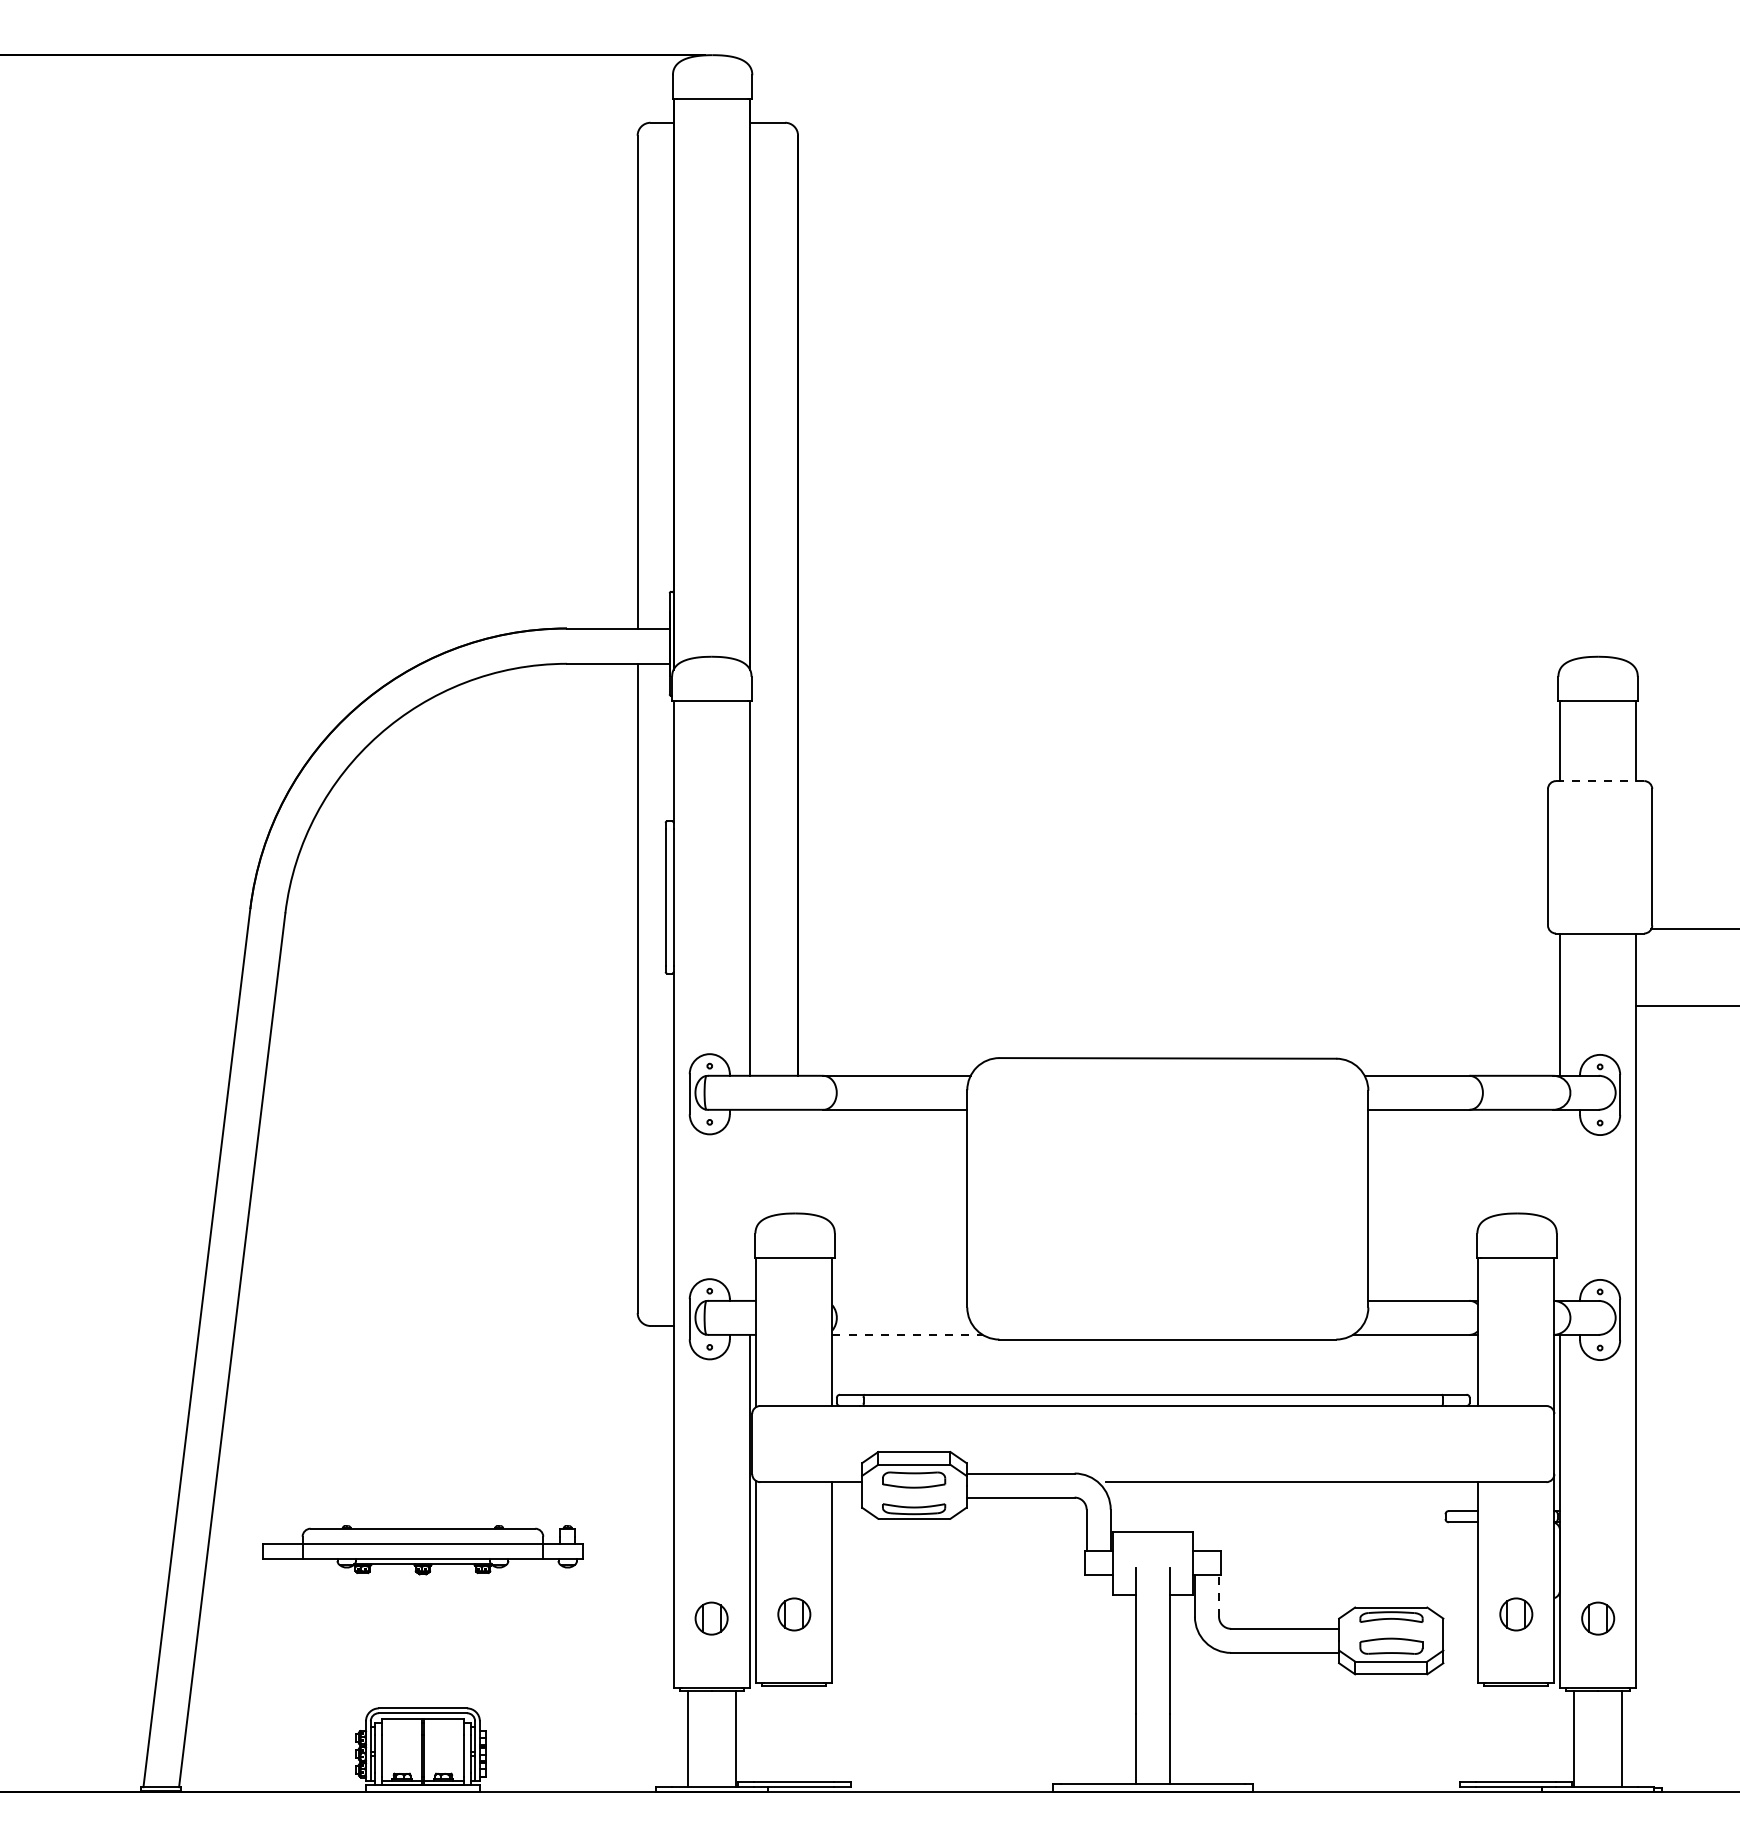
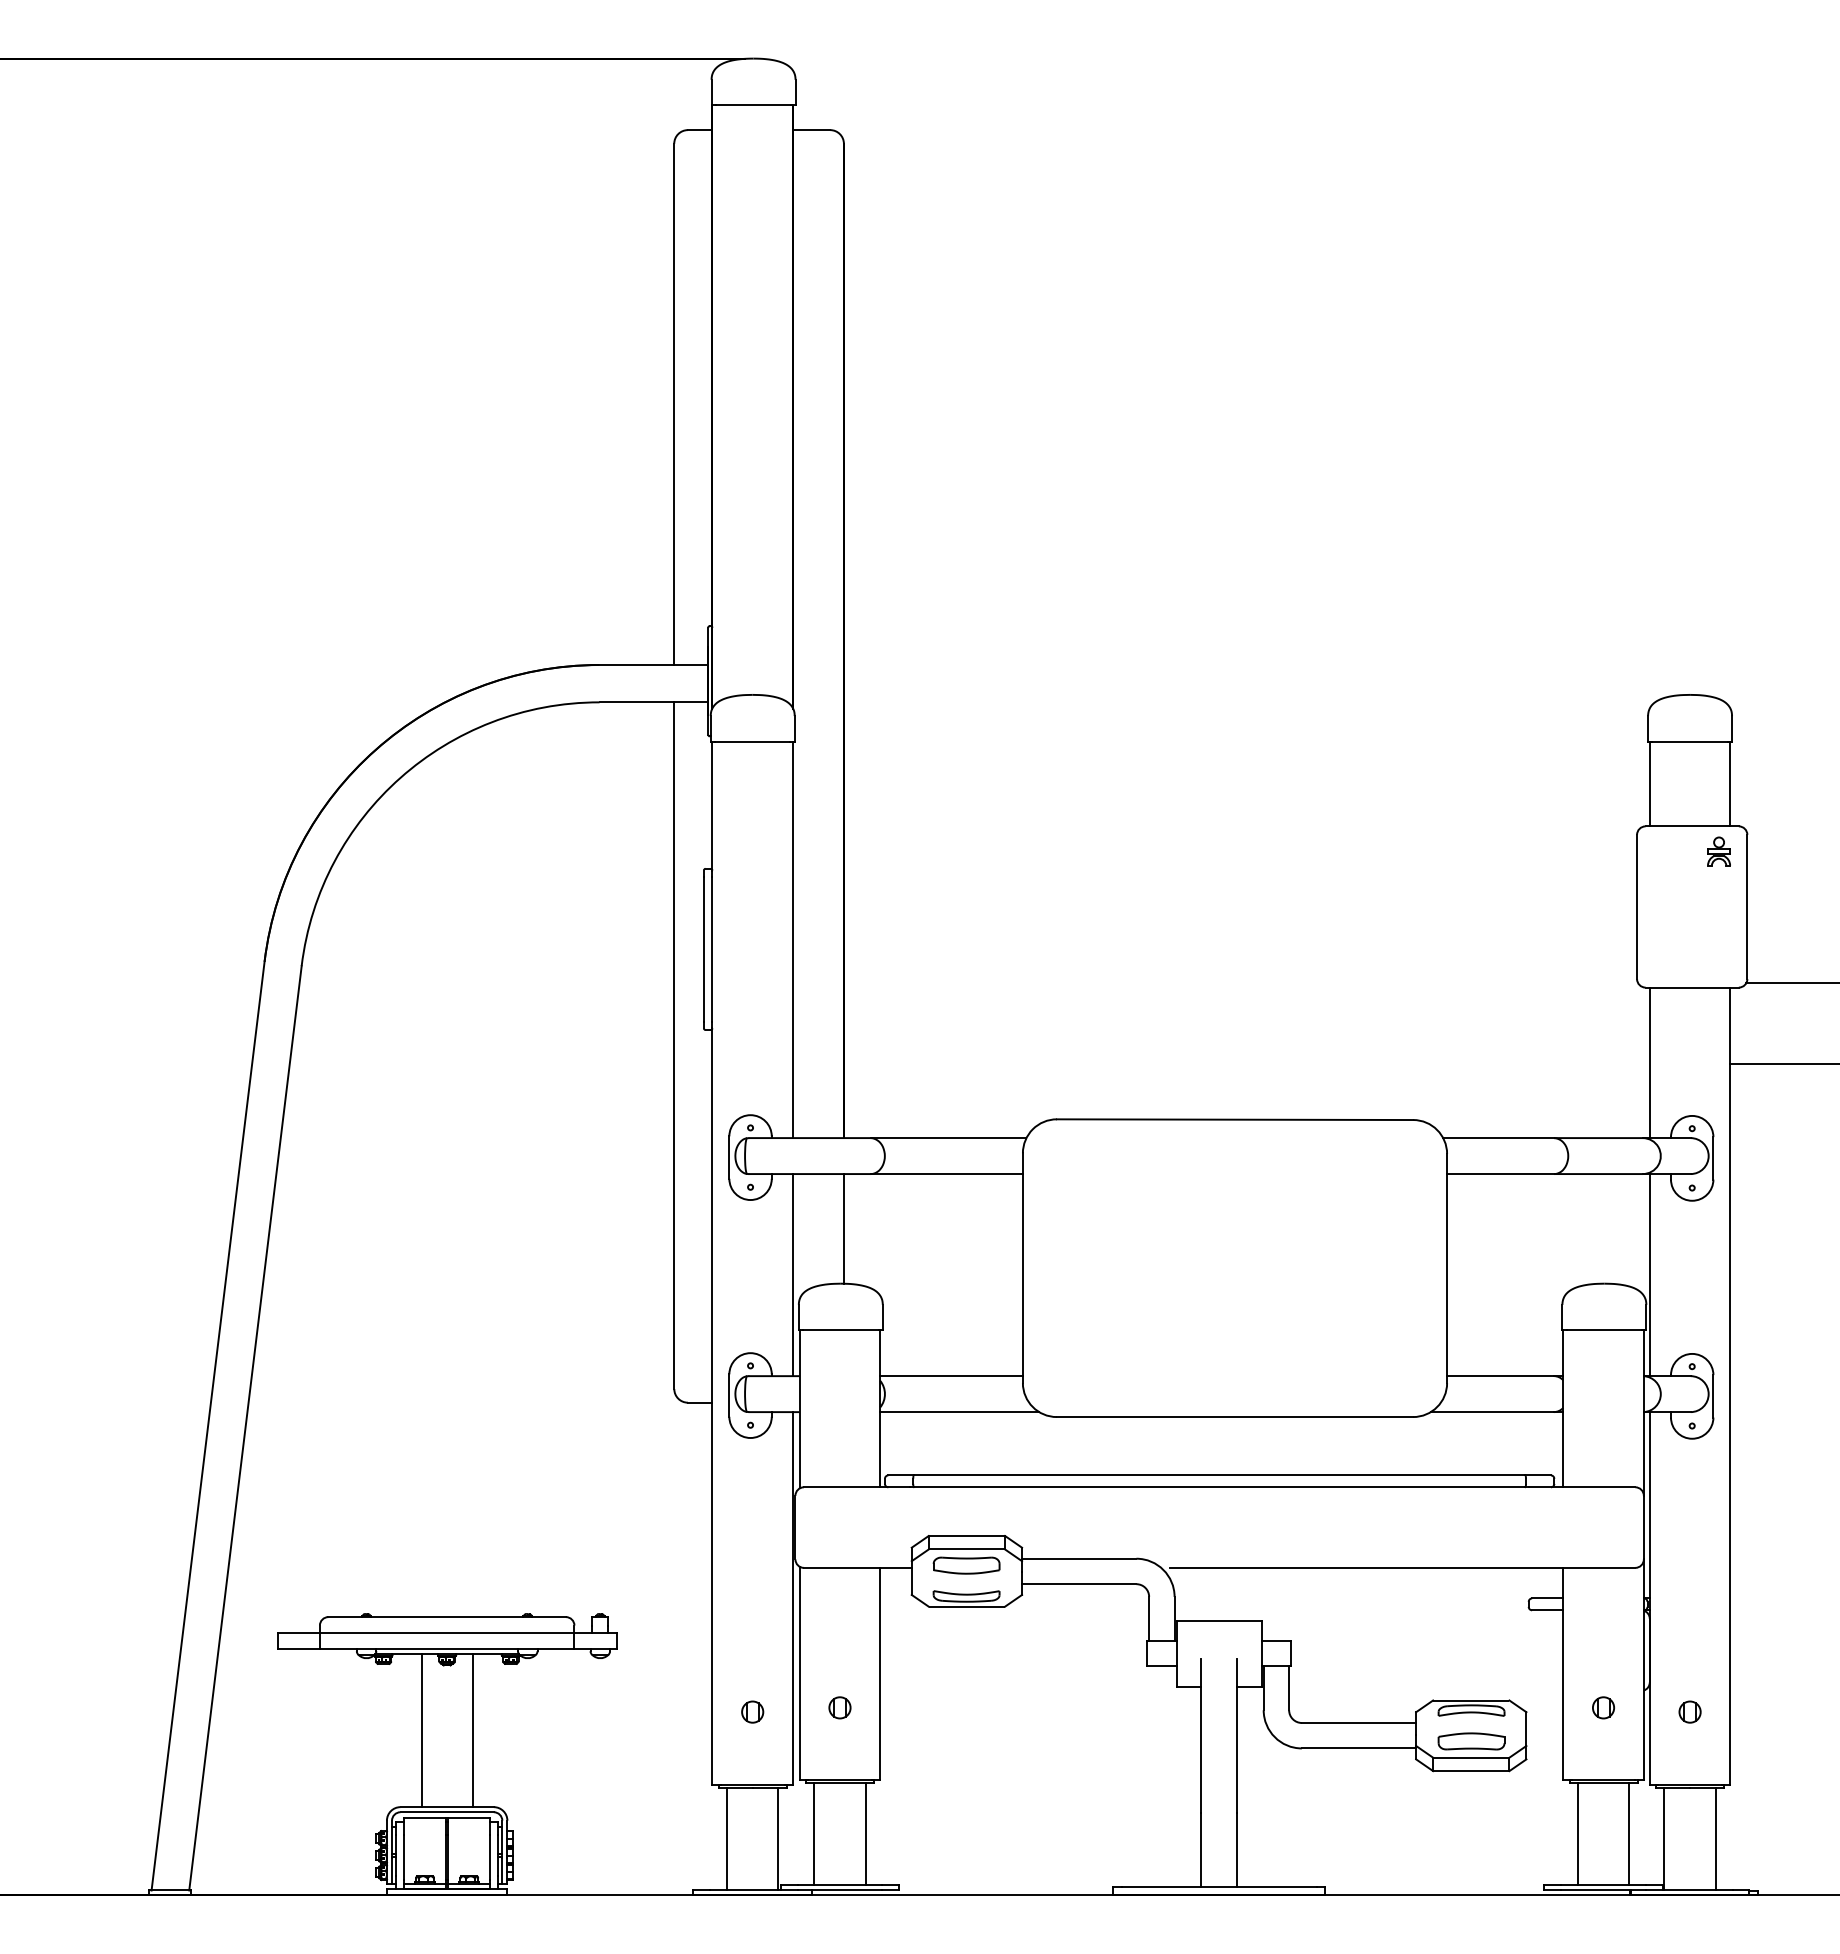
line: (1600, 781) -> (1692, 826), dashed -> solid
part: (1624, 804) -> (1718, 851), added
line: (797, 1161) -> (843, 1228), added
line: (749, 1205) -> (792, 1275), added
line: (1559, 1205) -> (1649, 1275), added
line: (899, 1301) -> (951, 1376), added
line: (908, 1335) -> (960, 1412), dashed -> solid
line: (1219, 1596) -> (1289, 1688), dashed -> solid
part: (793, 1614) -> (839, 1707), size x0.62
part: (1516, 1614) -> (1603, 1707), size x0.62
part: (711, 1617) -> (752, 1711), size x0.62
part: (1597, 1617) -> (1689, 1711), size x0.62
line: (398, 1635) -> (421, 1730), added
line: (446, 1635) -> (472, 1730), added
line: (770, 1734) -> (814, 1834), added
line: (818, 1734) -> (865, 1834), added
line: (1491, 1734) -> (1577, 1834), added
line: (1540, 1734) -> (1629, 1834), added

